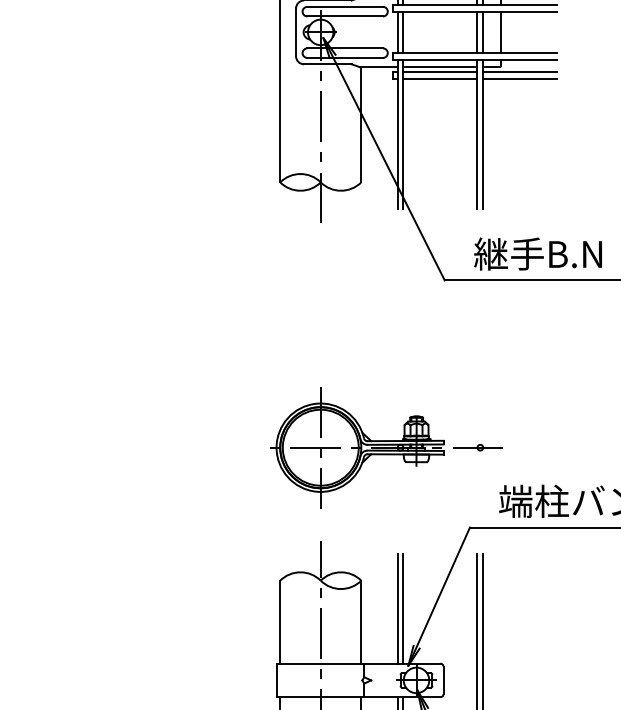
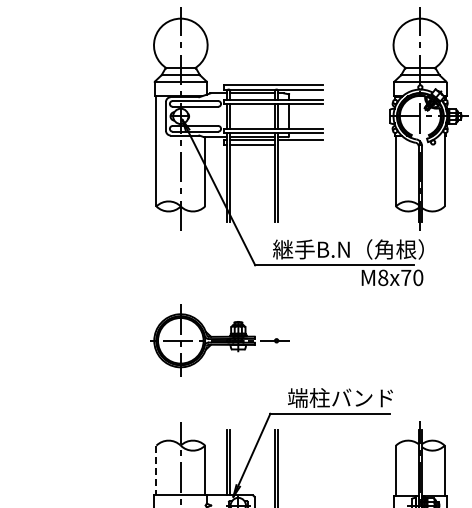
line: (520, 79) -> (300, 144), removed
part: (385, 447) -> (219, 340), moved
line: (280, 622) -> (156, 470), solid -> dashed

